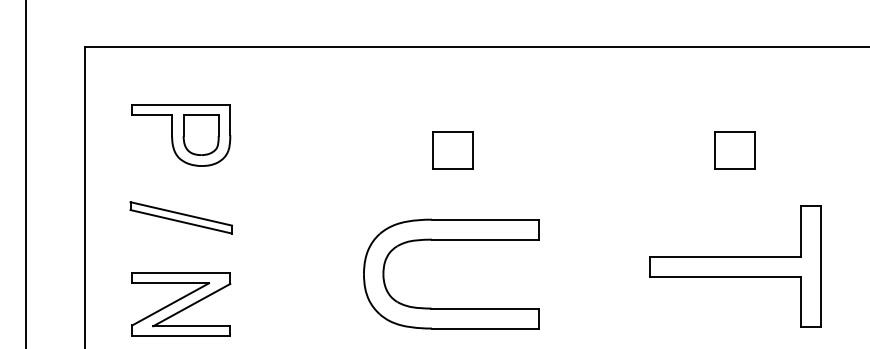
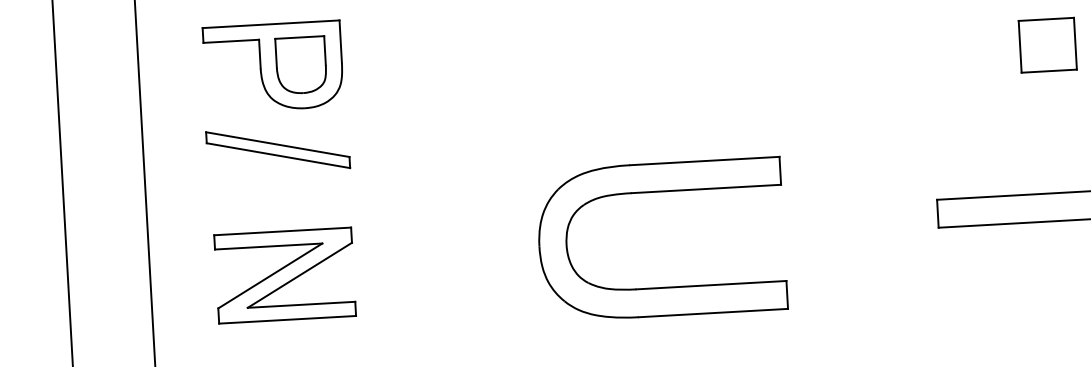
part: (452, 150) -> (653, 67), removed
part: (180, 217) -> (277, 149), moved
part: (181, 304) -> (285, 275), moved

